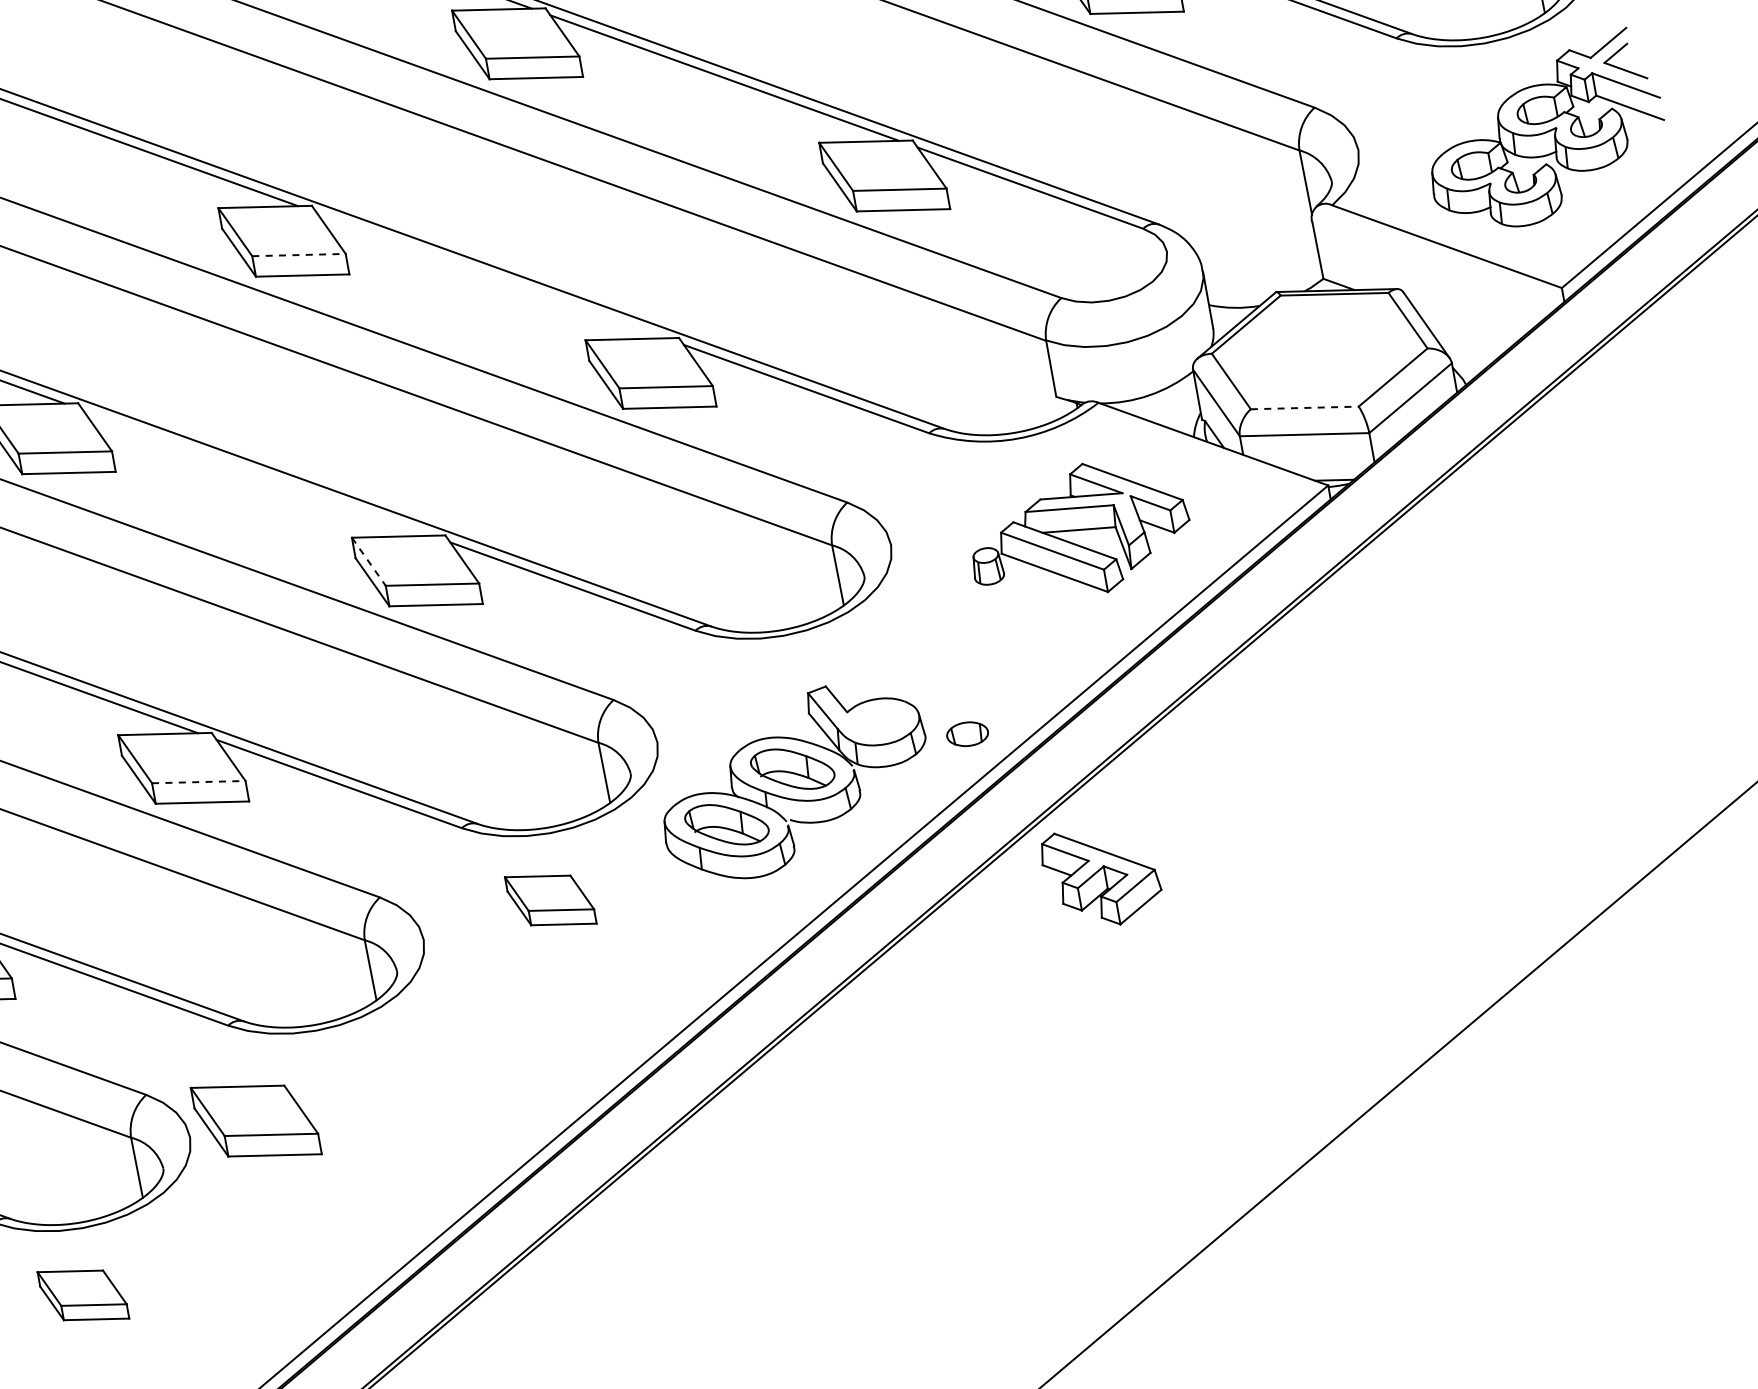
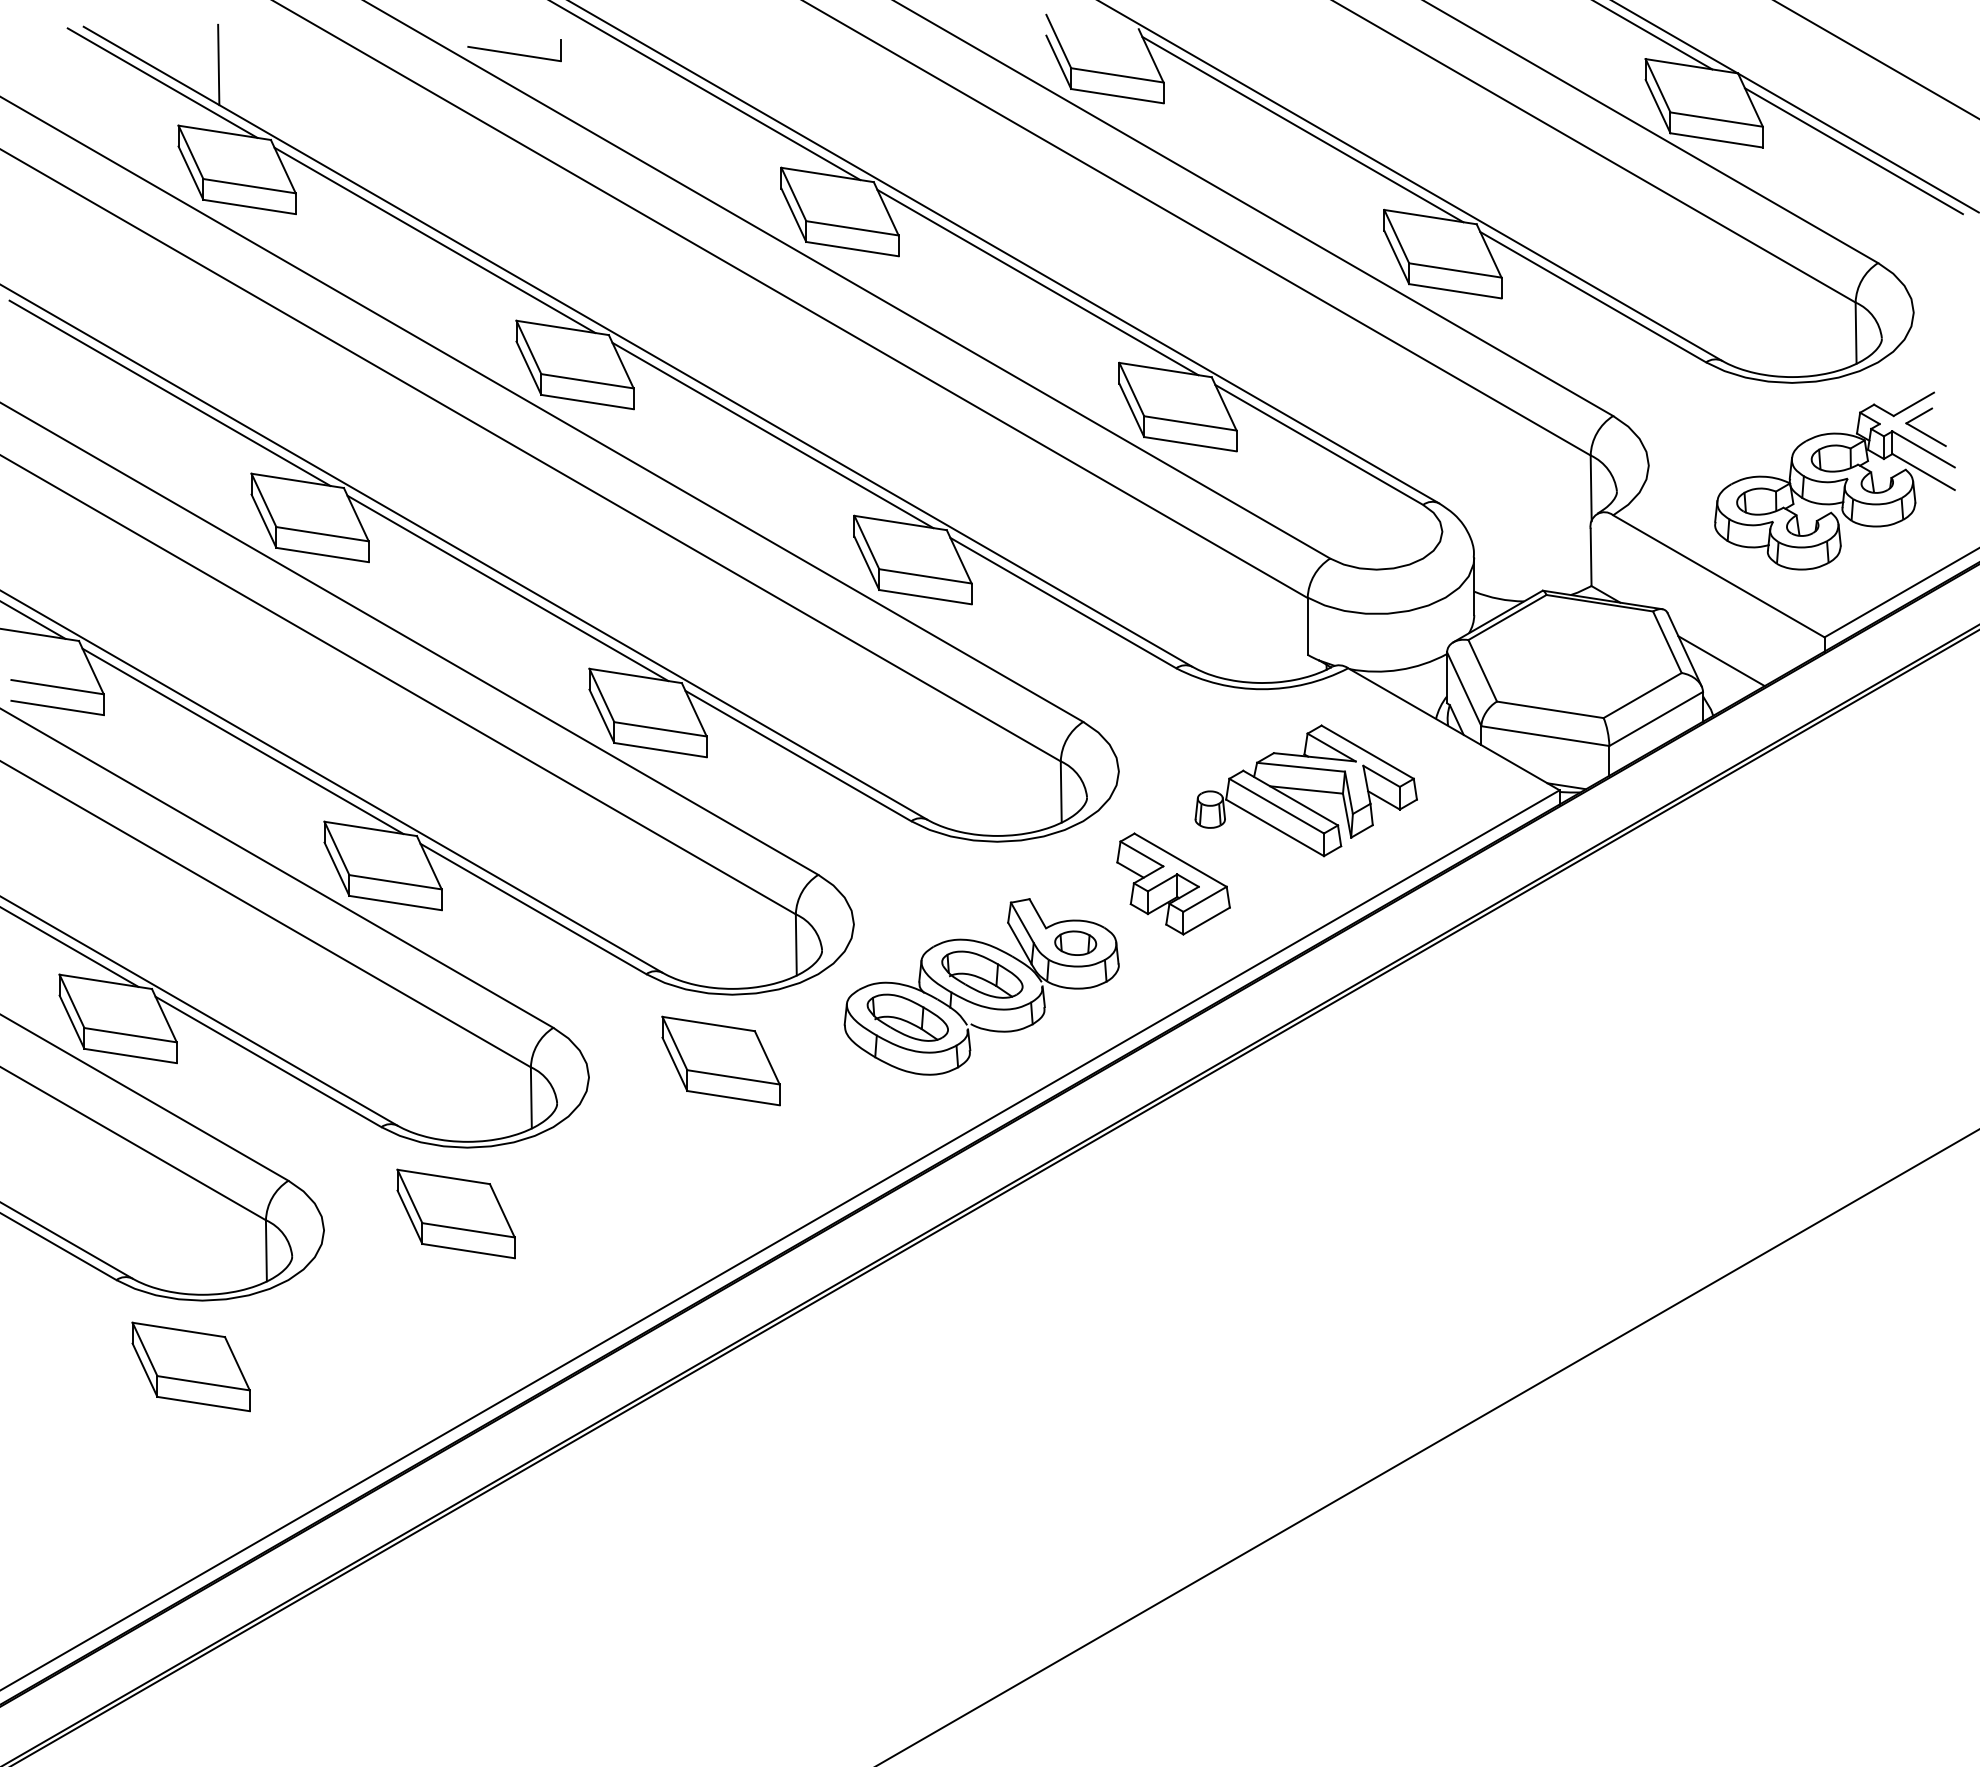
line: (299, 255) -> (587, 381), dashed -> solid
line: (490, 275) -> (772, 435), added
line: (1464, 330) -> (1721, 661), added
line: (1304, 407) -> (1550, 709), dashed -> solid
line: (256, 473) -> (507, 588), added
line: (369, 561) -> (602, 695), dashed -> solid
part: (967, 733) -> (1075, 942), moved
line: (198, 782) -> (395, 882), dashed -> solid
part: (1101, 875) -> (1173, 883), moved
part: (550, 900) -> (720, 1060), size x1.43
part: (255, 1120) -> (455, 1213), moved
part: (82, 1295) -> (190, 1366), size x1.43

